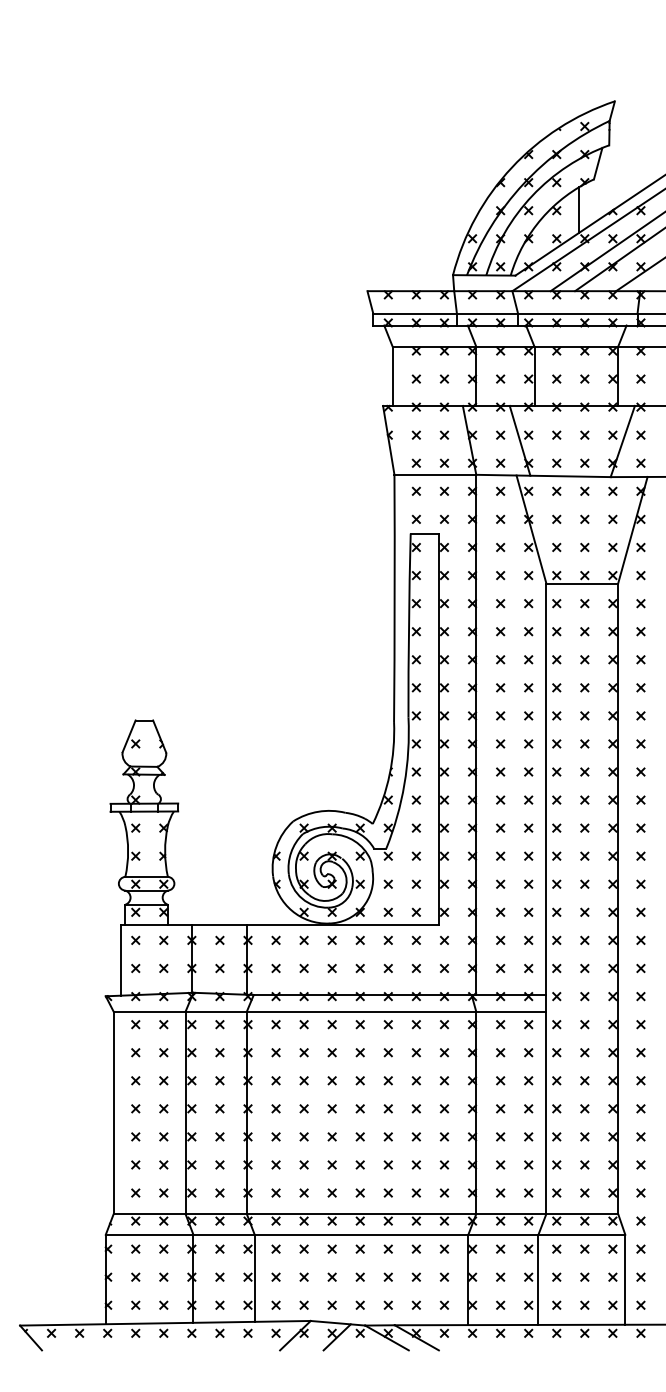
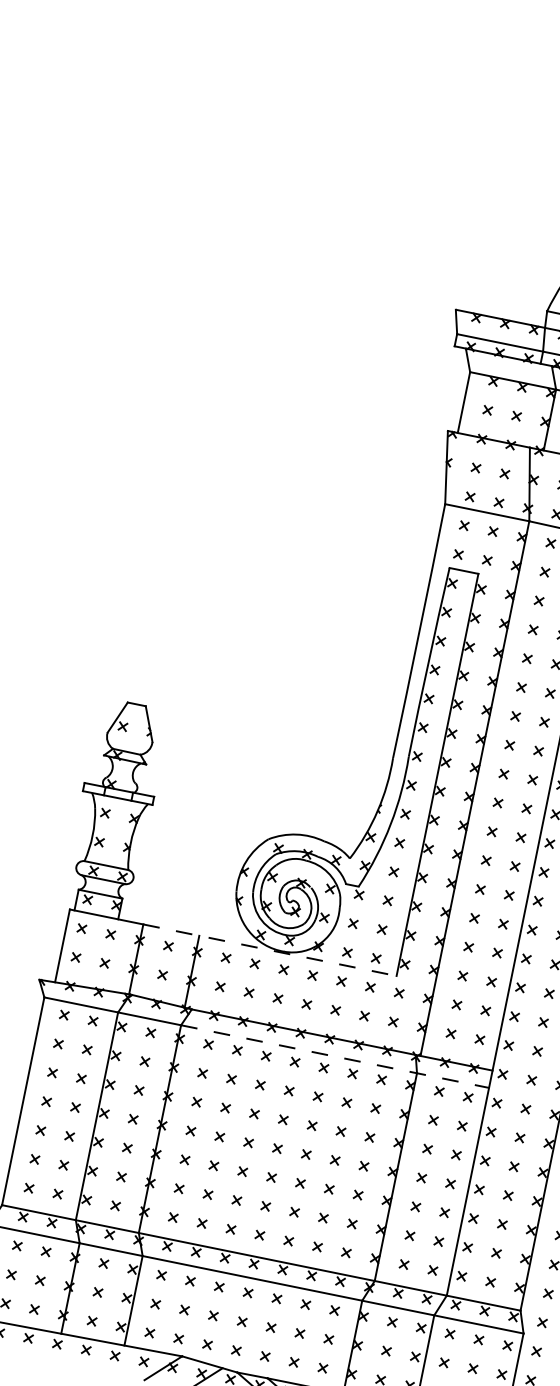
line: (316, 924) -> (271, 950), solid -> dashed
line: (396, 1011) -> (335, 1056), solid -> dashed

